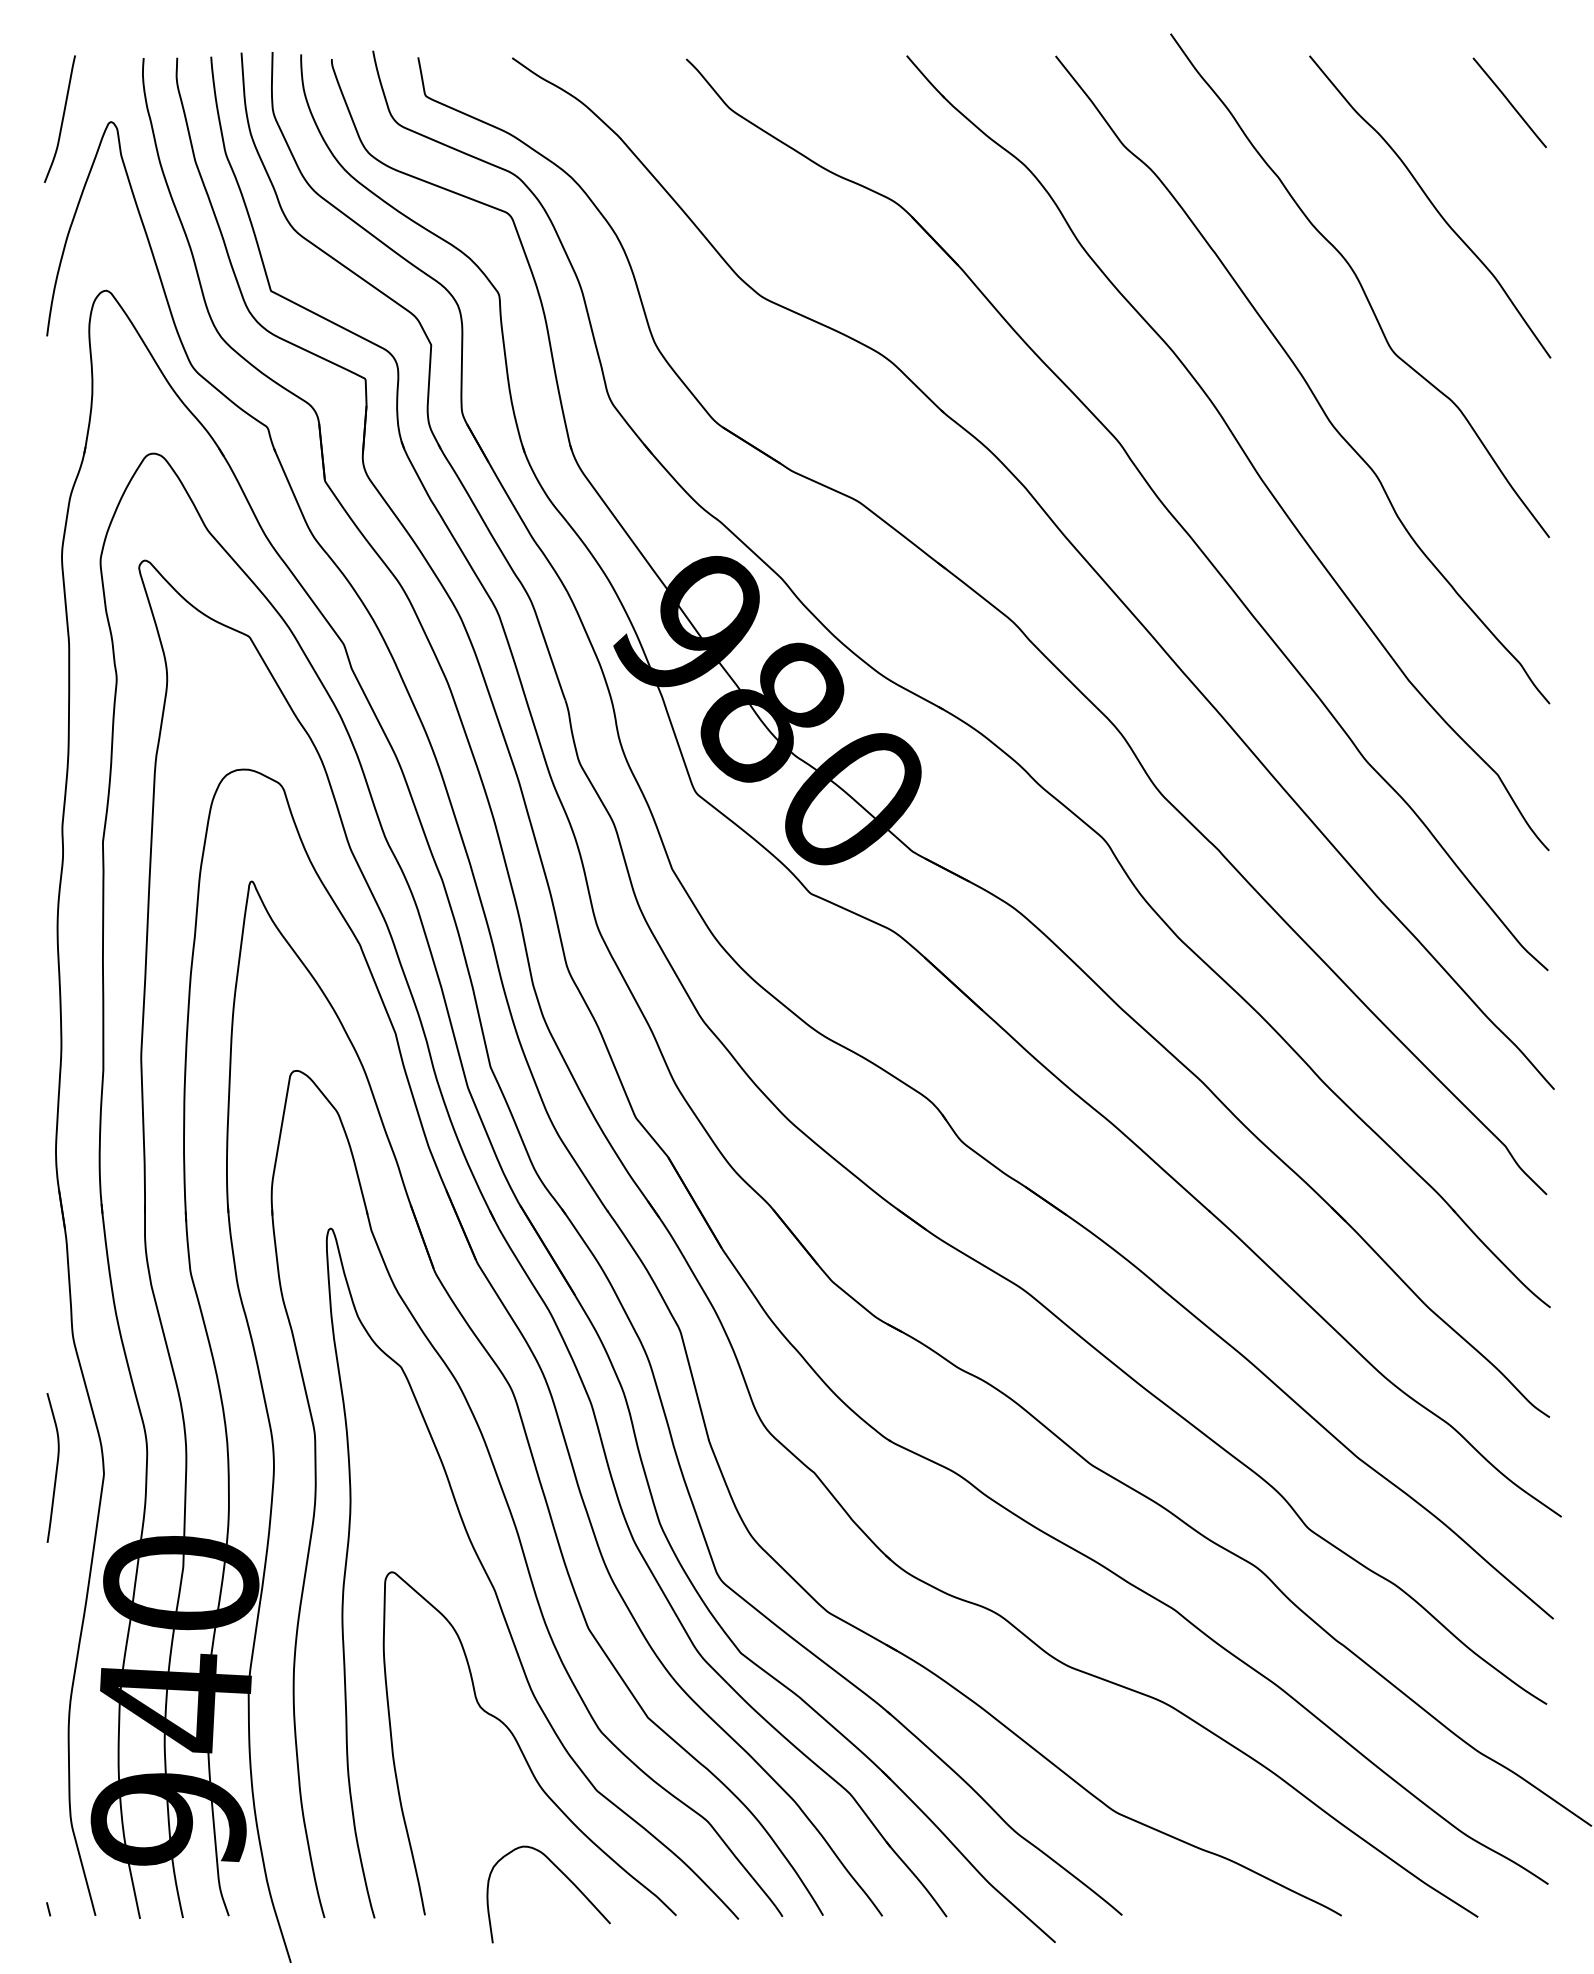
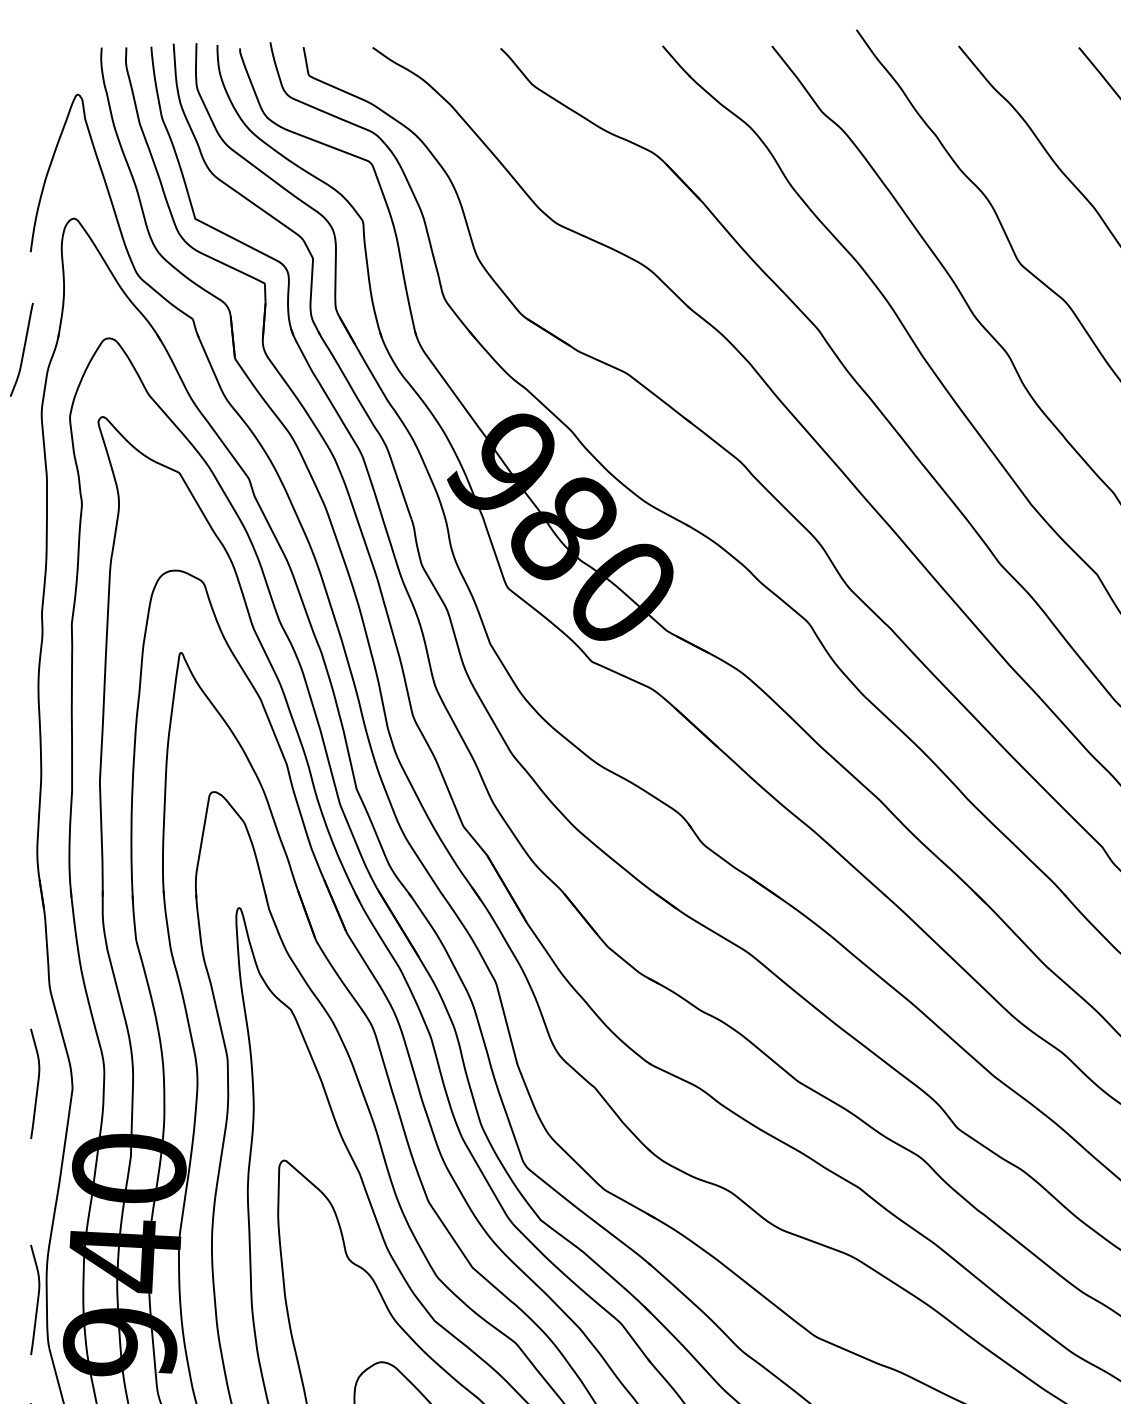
curve: (61, 120) -> (22, 350), moved
curve: (55, 1763) -> (36, 1301), added

